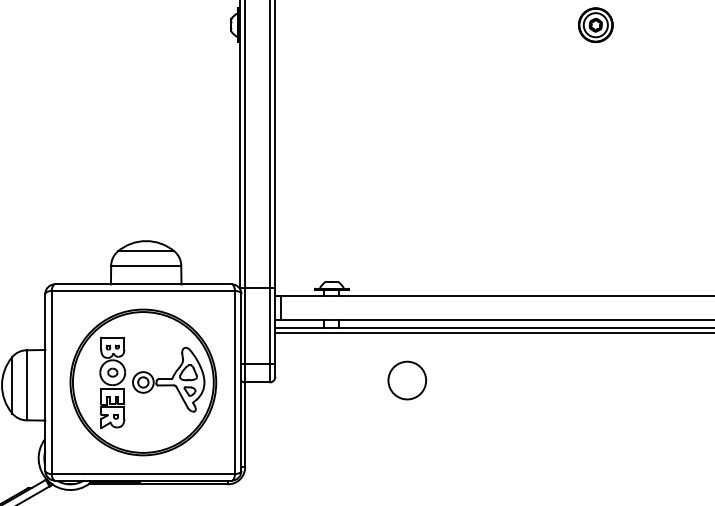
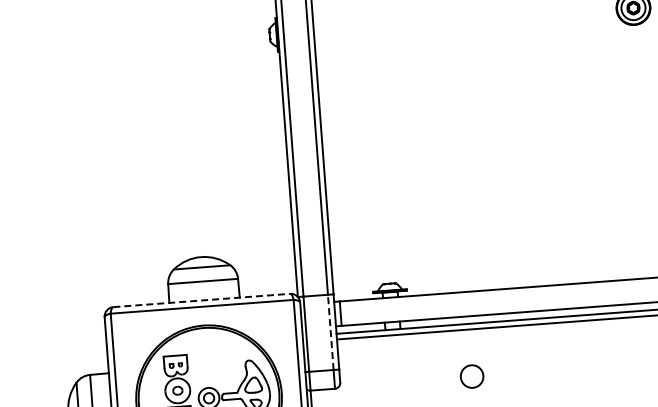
line: (143, 284) -> (201, 300), solid -> dashed
line: (269, 325) -> (330, 331), solid -> dashed
circle: (407, 380) -> (472, 376), size x0.6

